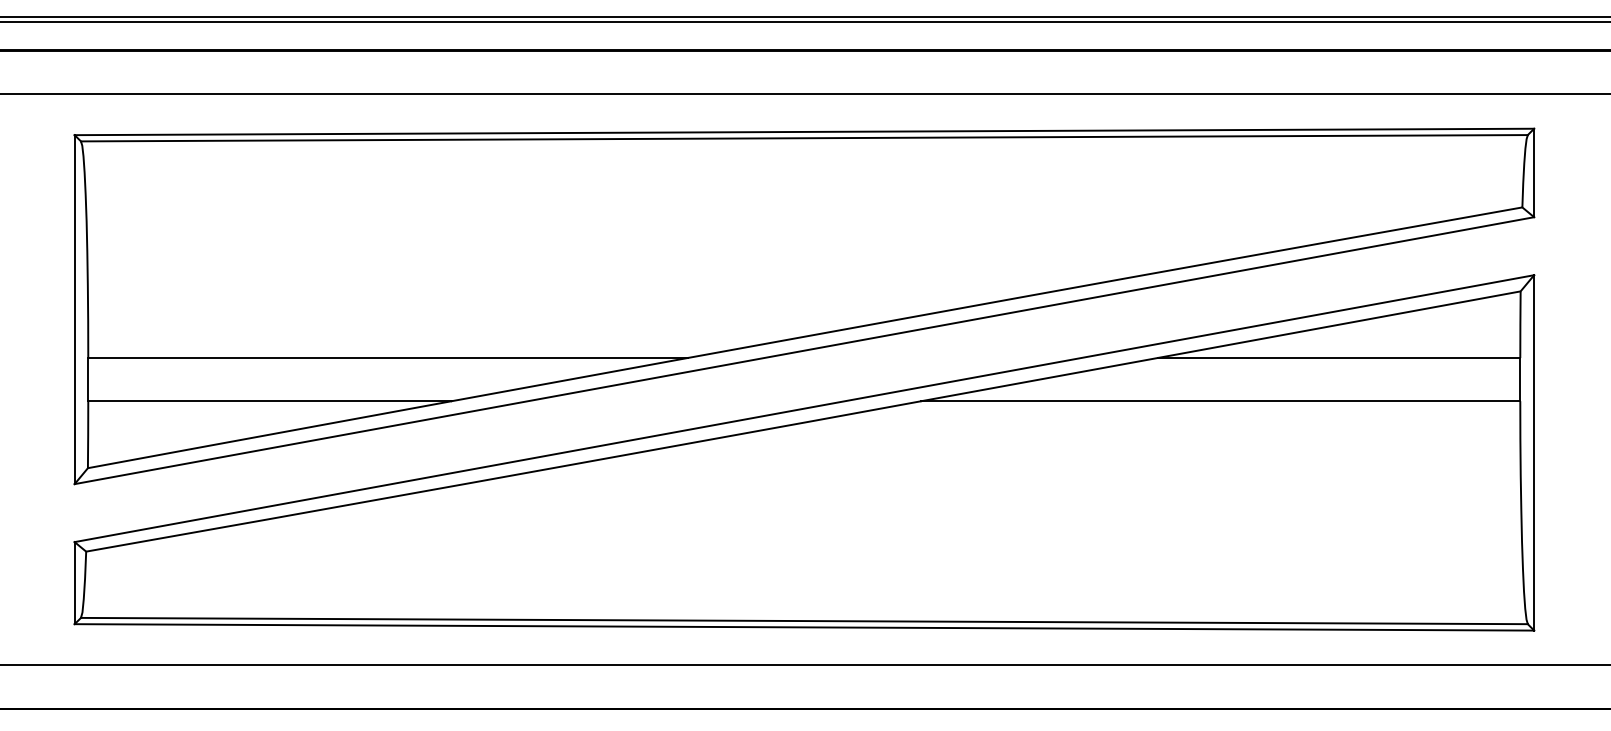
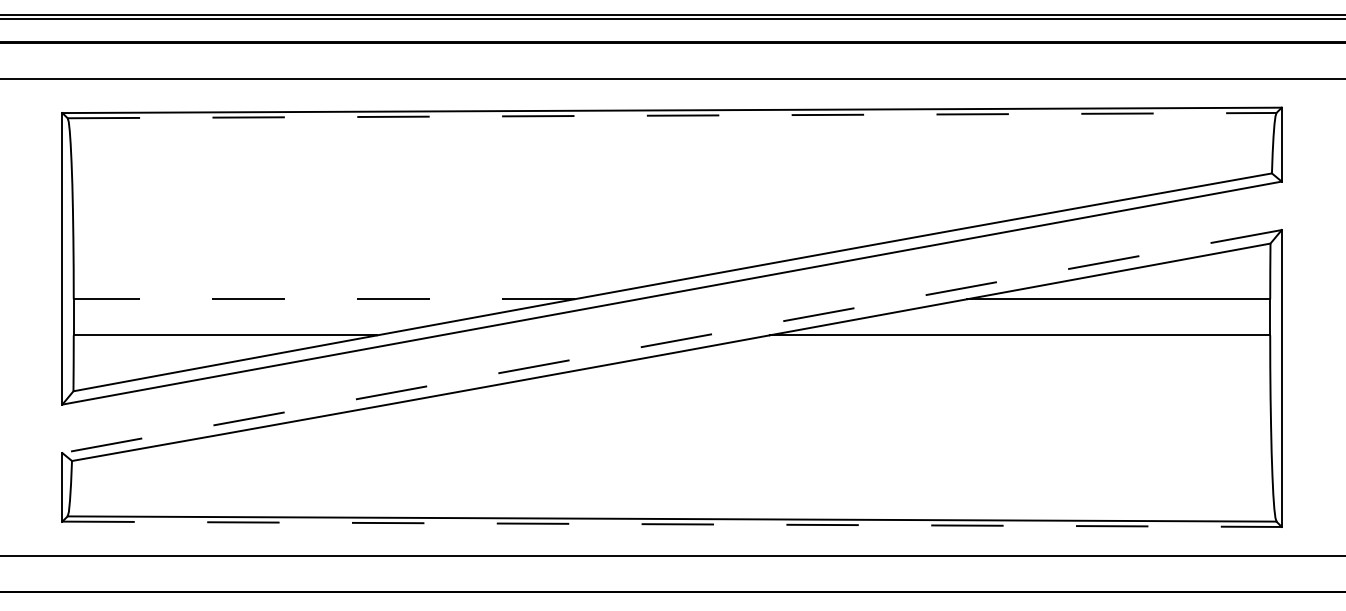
line: (804, 138) -> (672, 115), solid -> dashed
line: (387, 358) -> (323, 299), solid -> dashed
line: (804, 408) -> (672, 341), solid -> dashed
line: (804, 627) -> (672, 524), solid -> dashed

